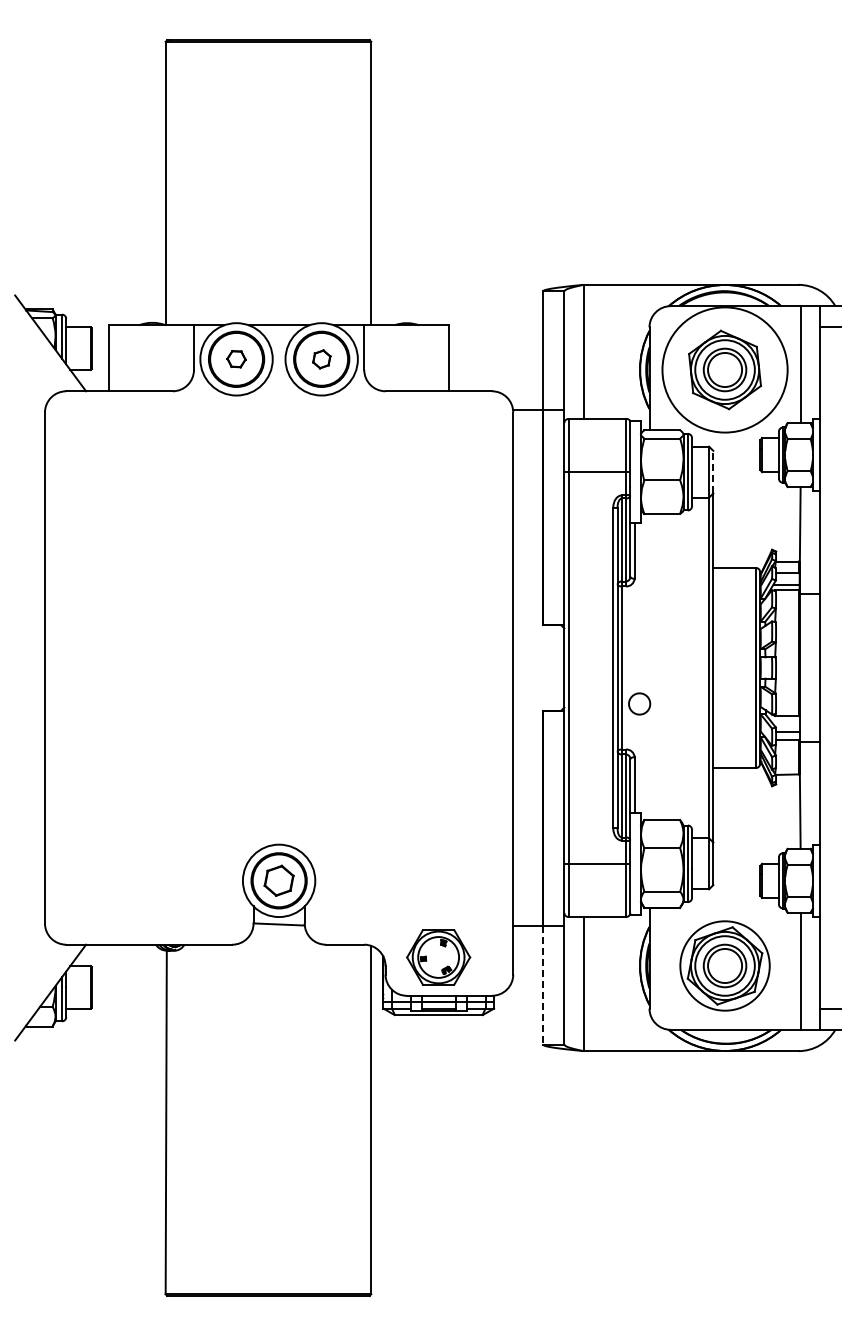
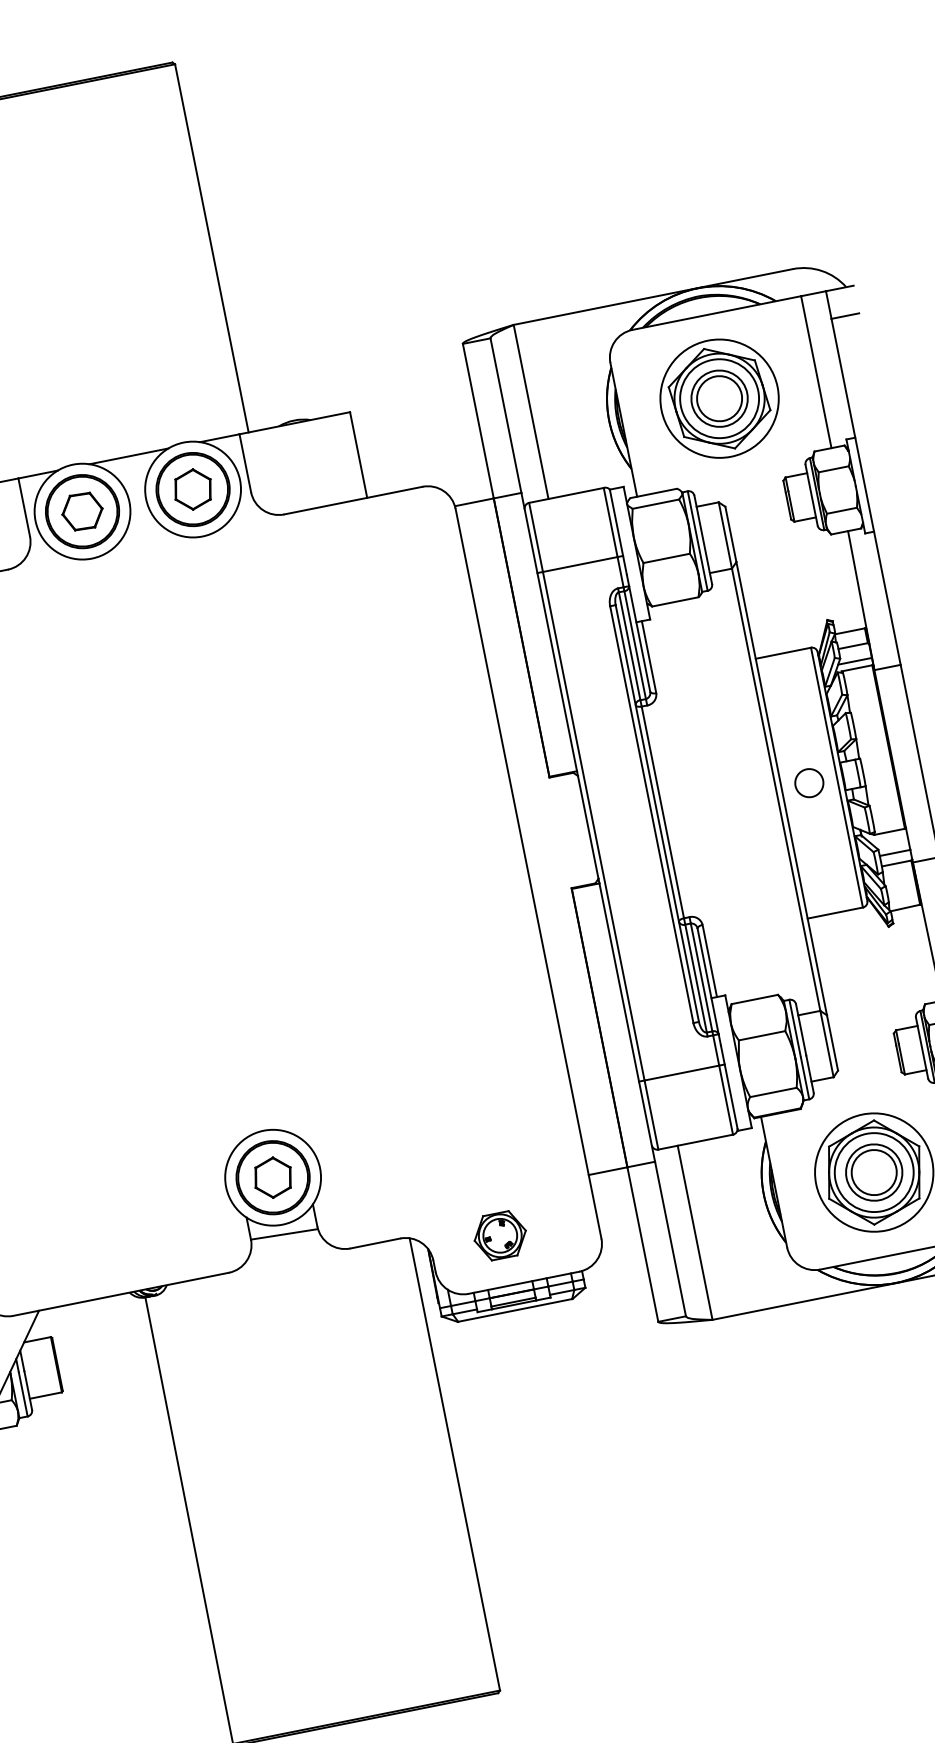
part: (236, 358) -> (82, 510), size x1.67
part: (321, 359) -> (192, 489), size x1.67
circle: (724, 369) -> (718, 398), size x0.71
line: (713, 471) -> (730, 533), dashed -> solid
circle: (639, 703) -> (809, 782), moved
part: (438, 957) -> (499, 1235), size x0.62
line: (543, 985) -> (643, 1245), dashed -> solid

